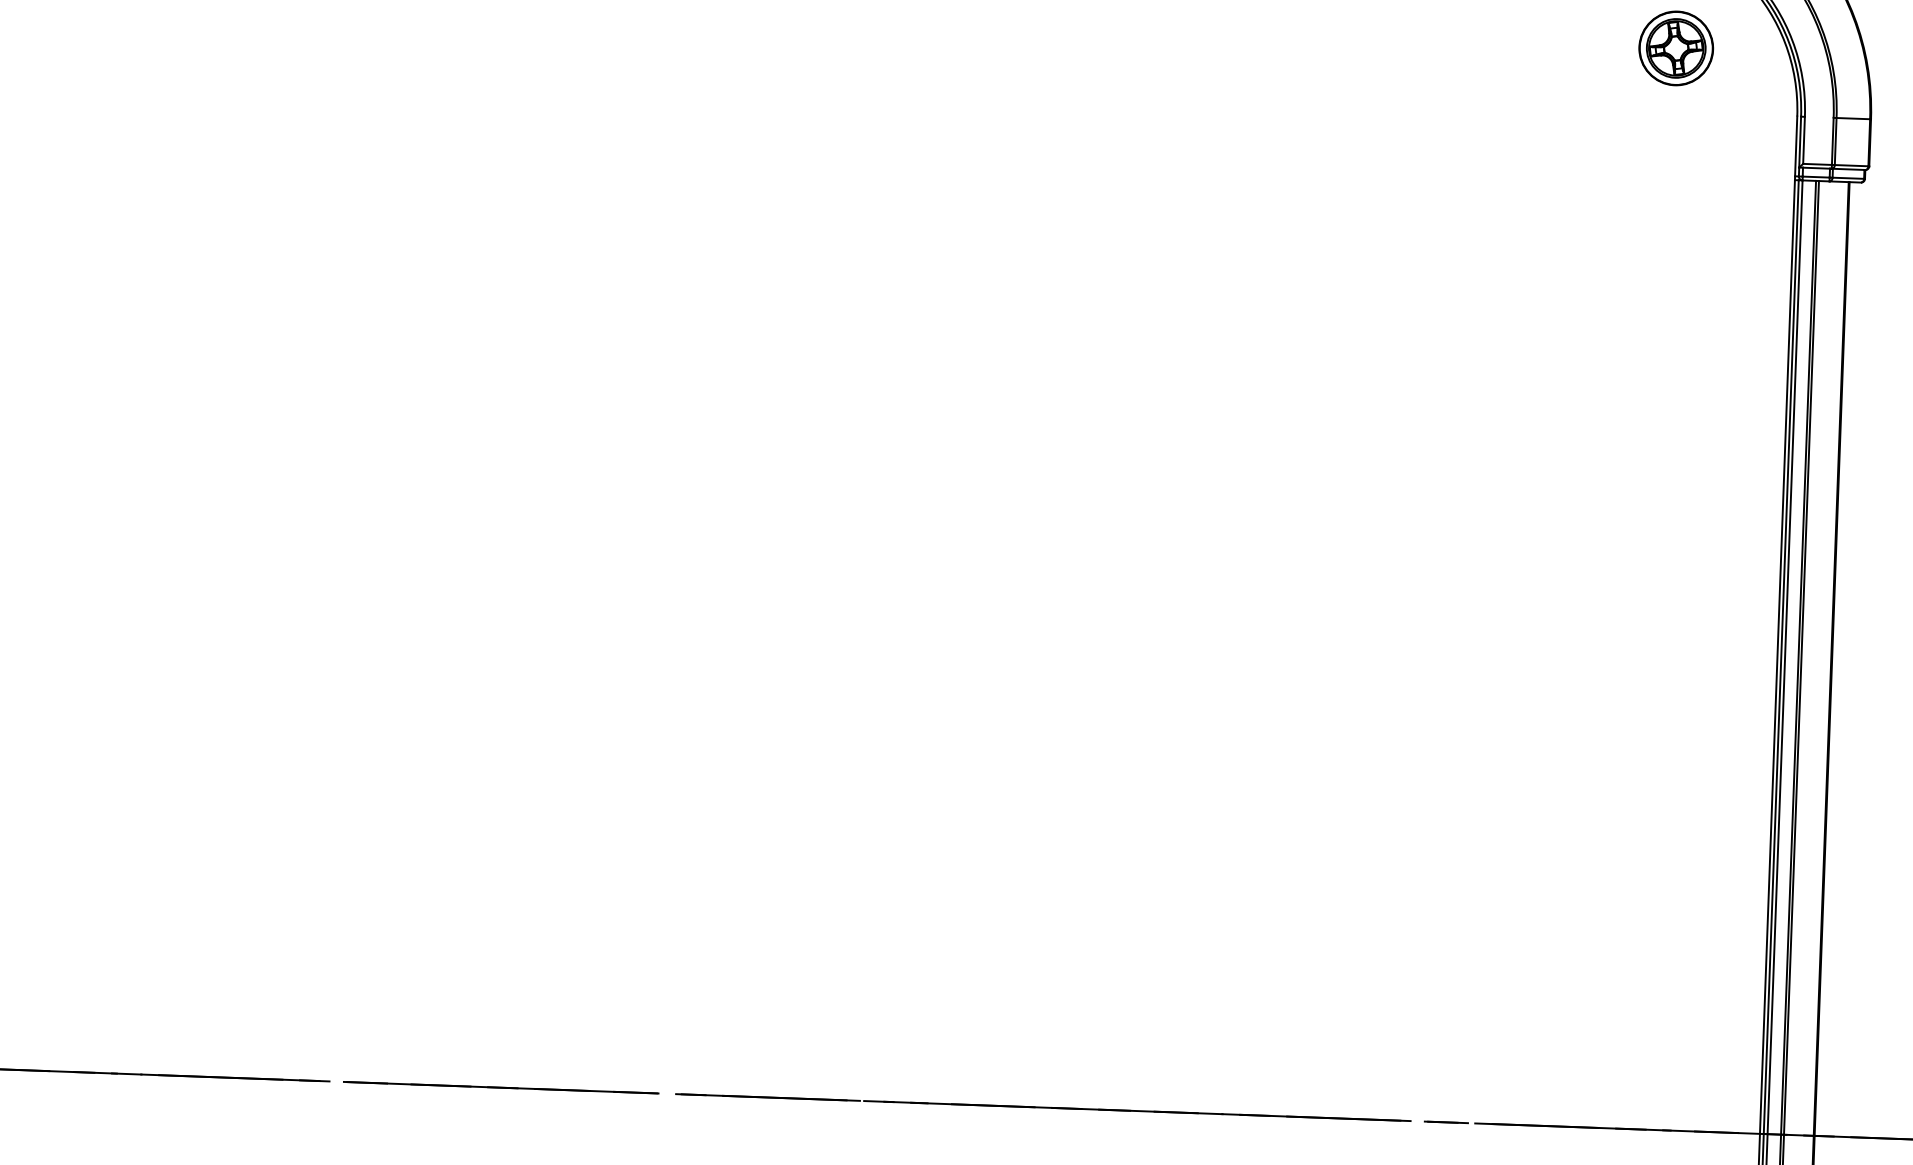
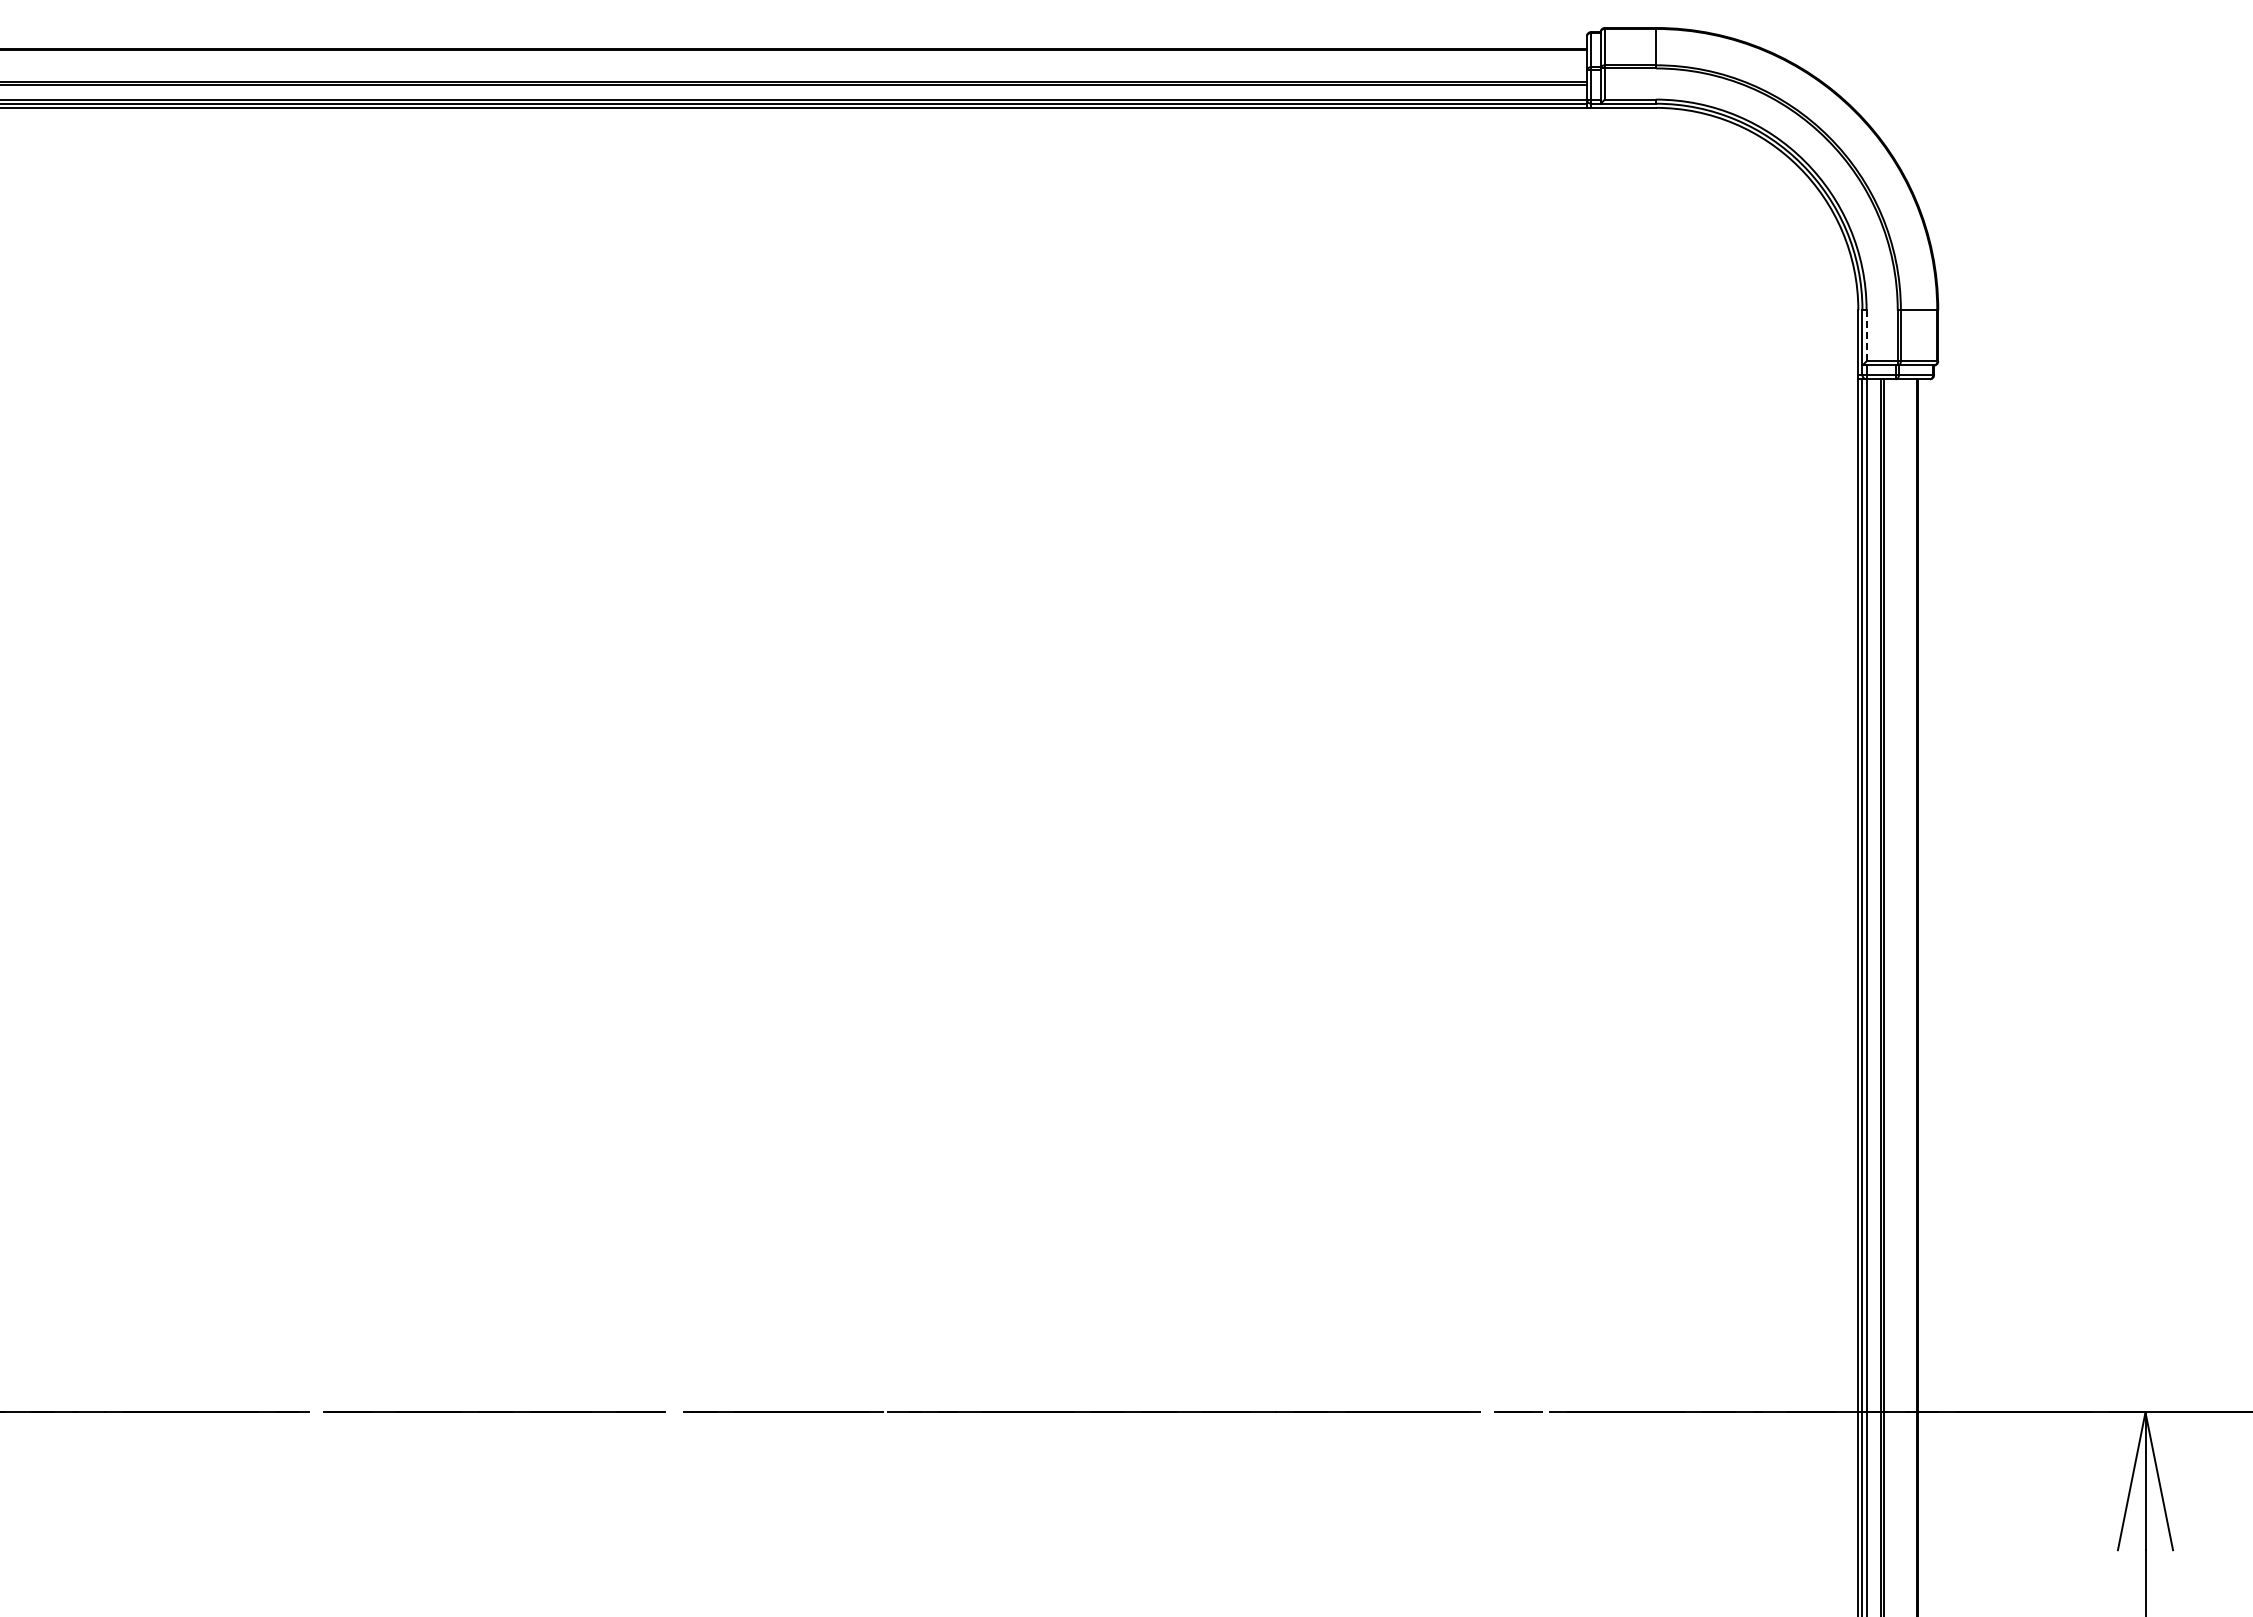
part: (1676, 48) -> (1724, 241), removed
line: (1803, 140) -> (1866, 335), solid -> dashed

